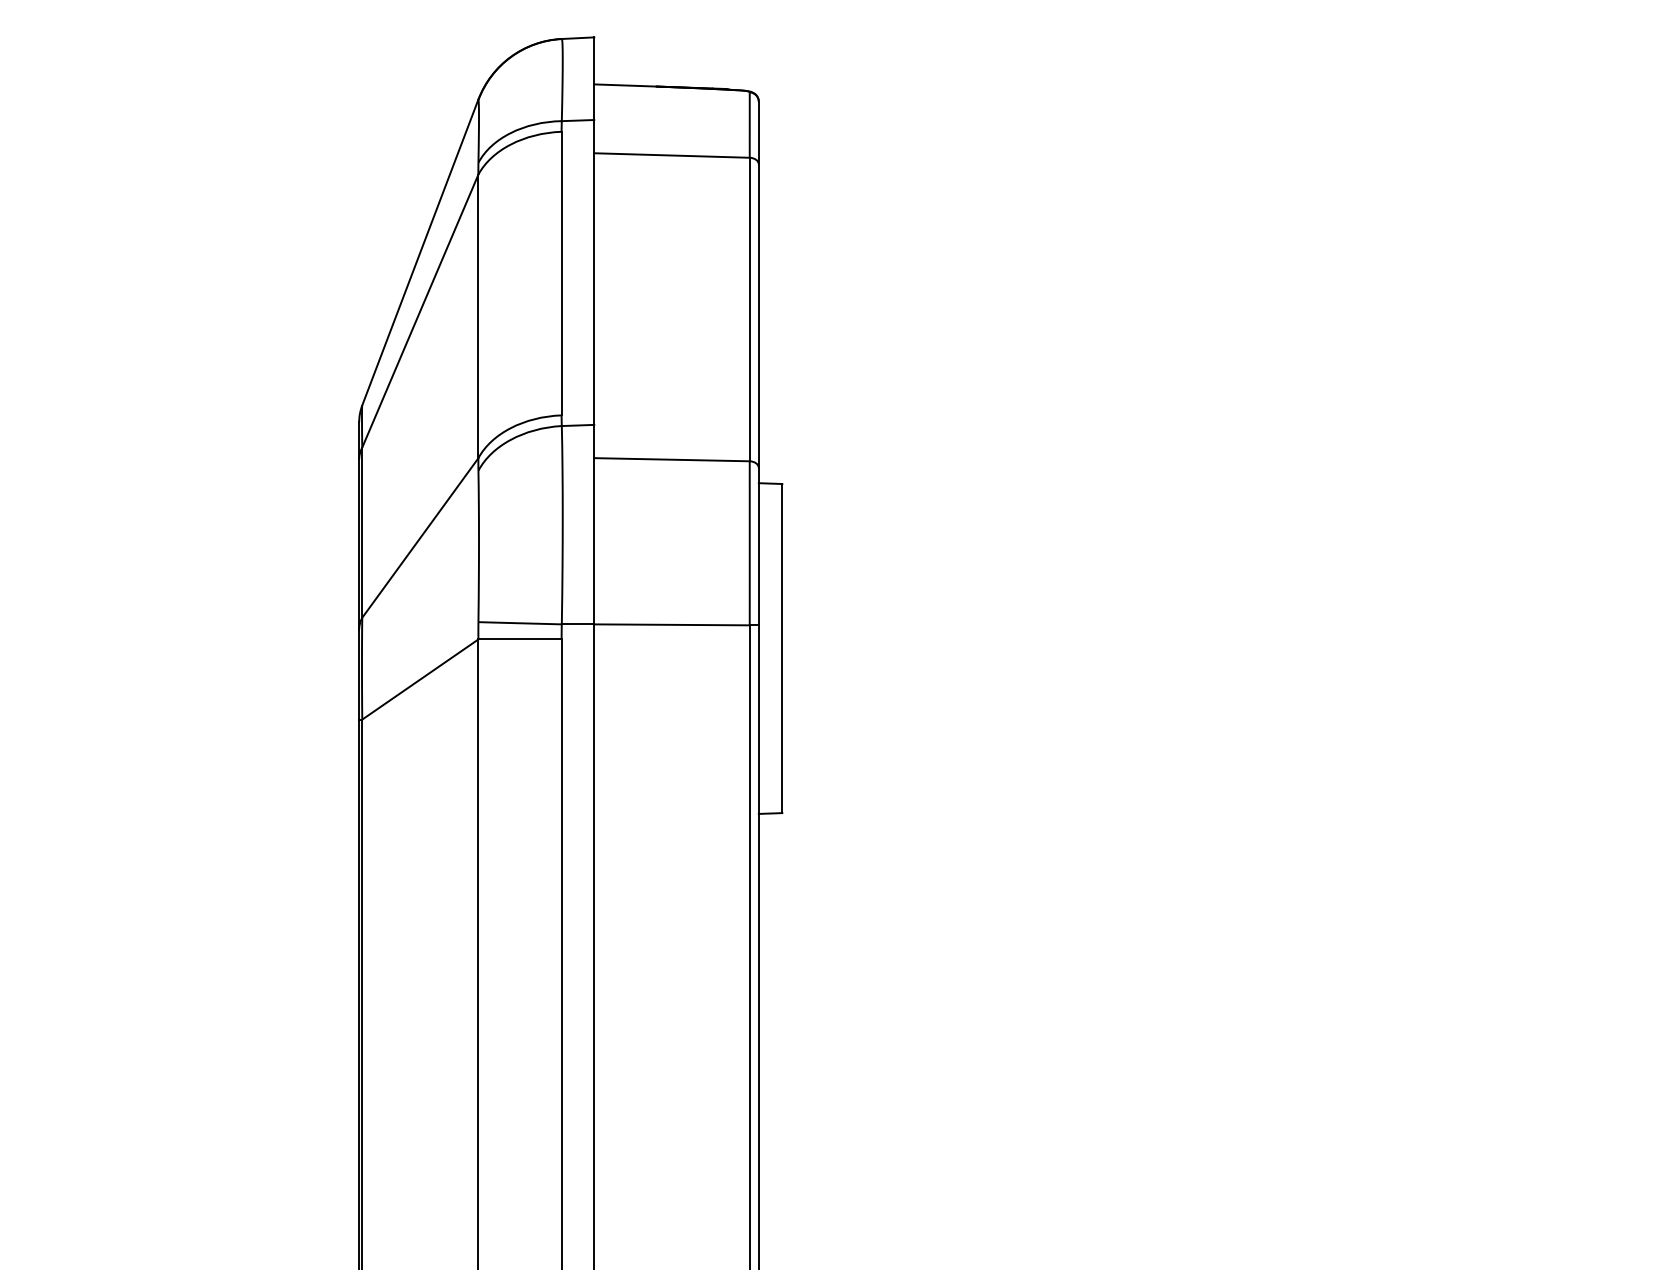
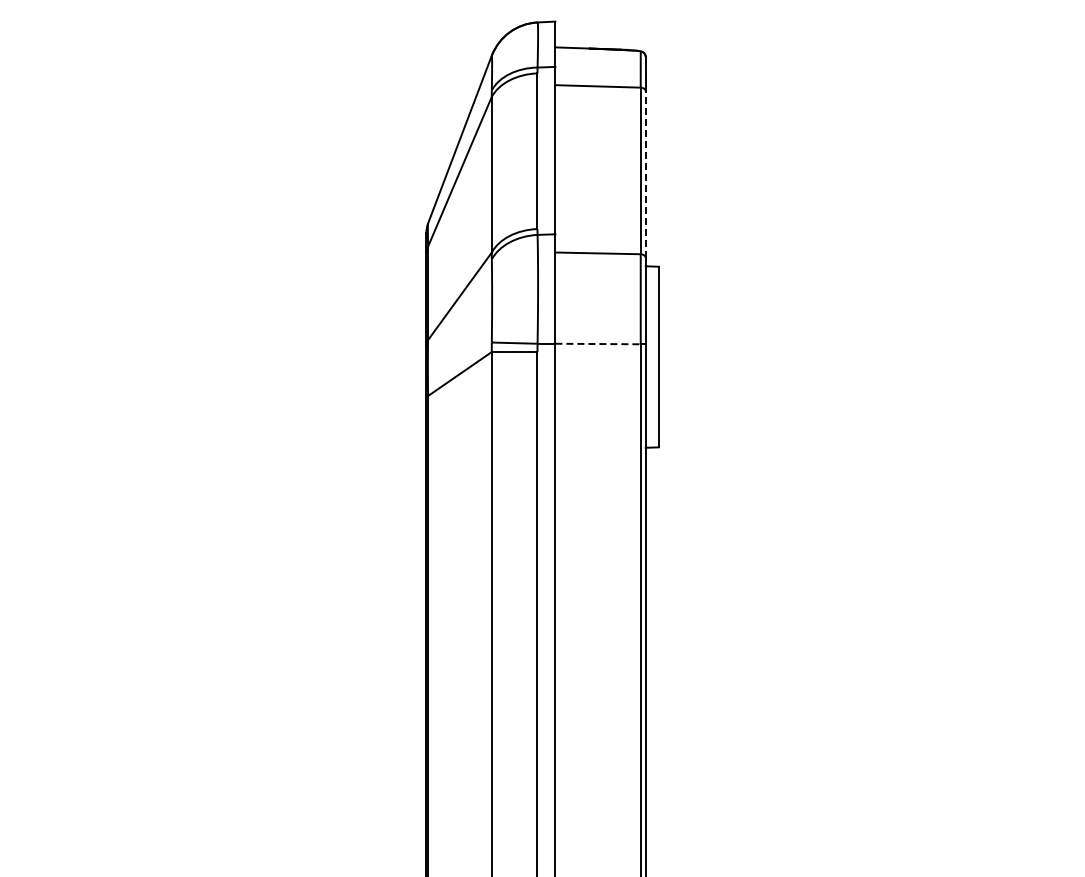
line: (758, 315) -> (645, 174), solid -> dashed
line: (672, 625) -> (598, 344), solid -> dashed

